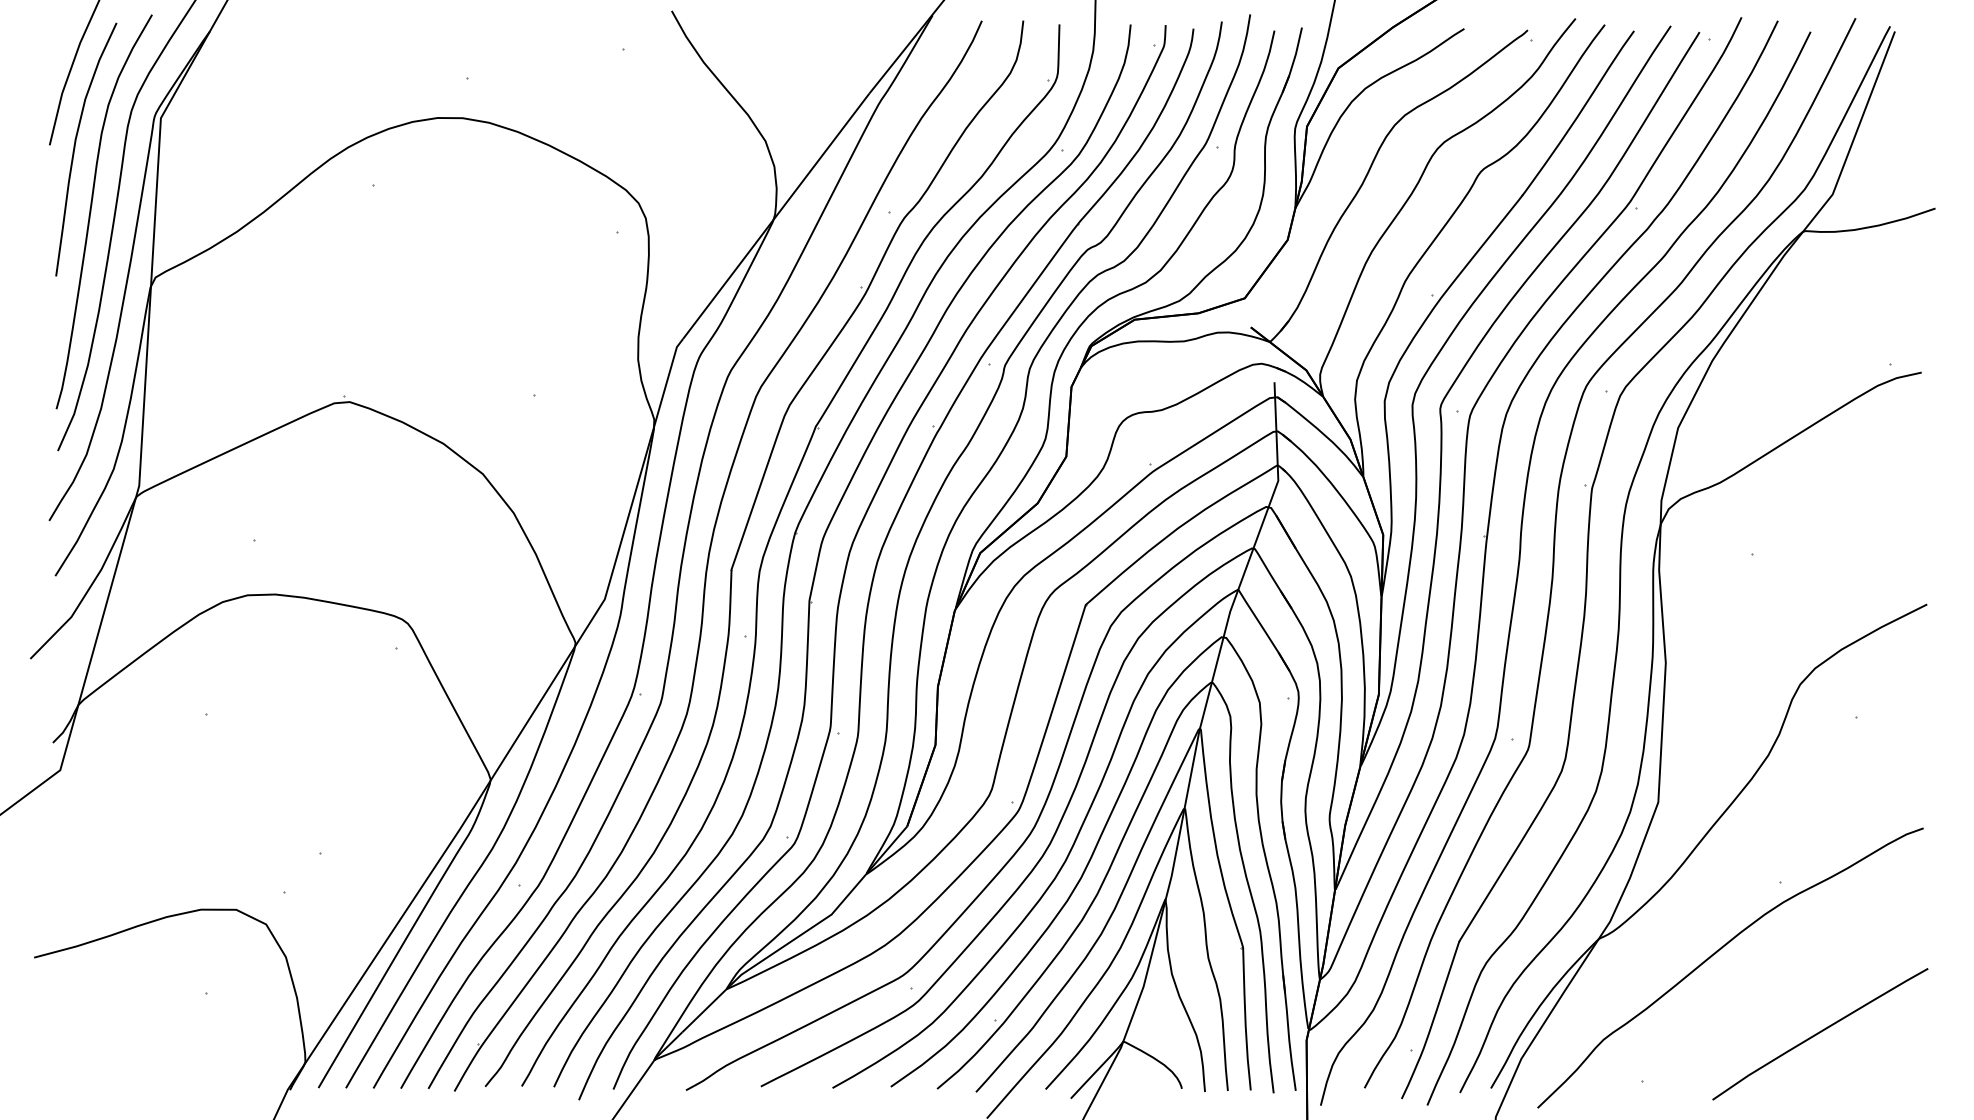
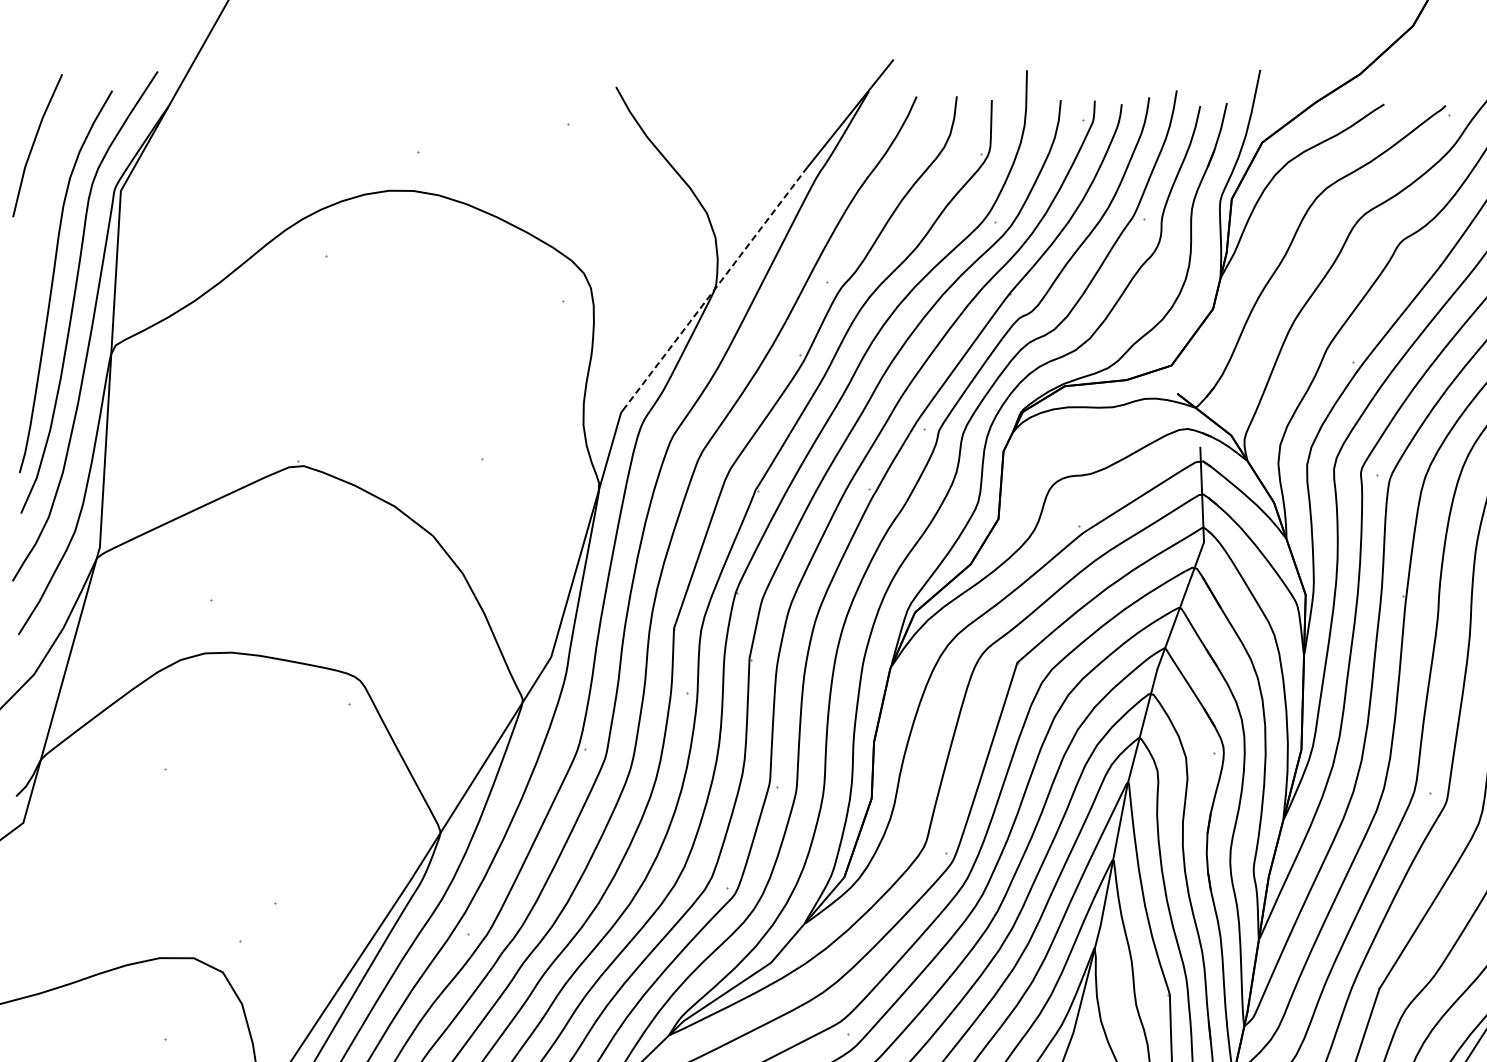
curve: (75, 148) -> (38, 220), removed
line: (775, 216) -> (716, 286), solid -> dashed

